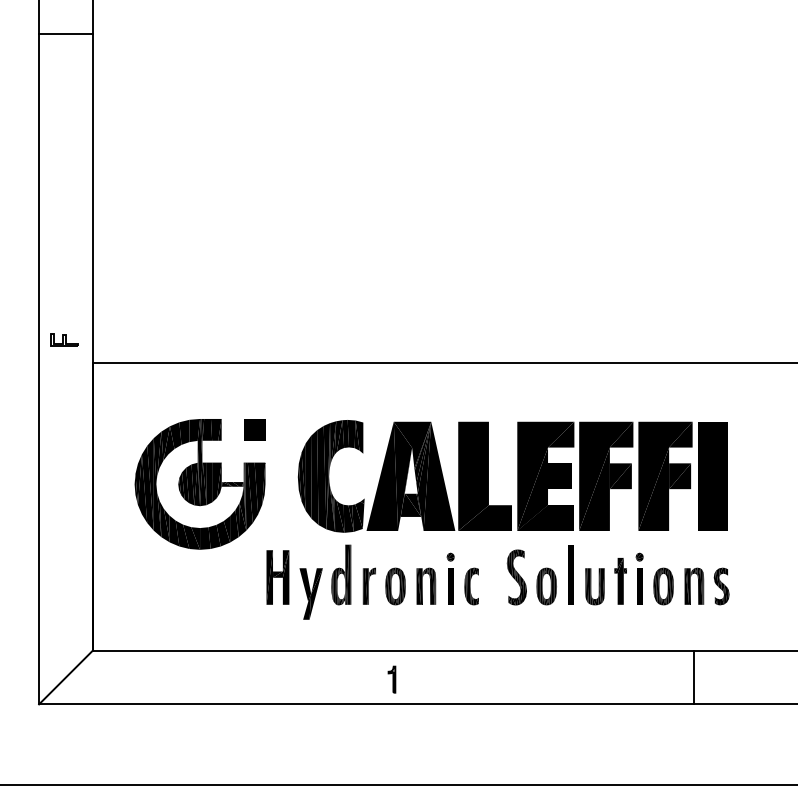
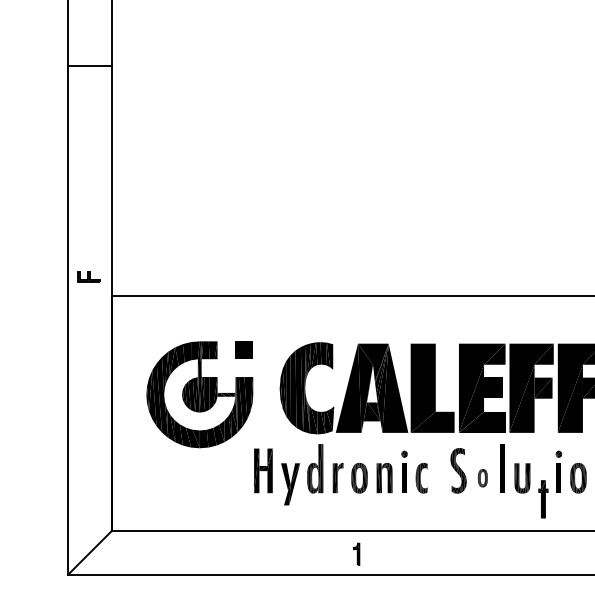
line: (65, 33) -> (89, 65), moved
part: (620, 581) -> (543, 499), moved
part: (546, 586) -> (482, 478), size x0.6

